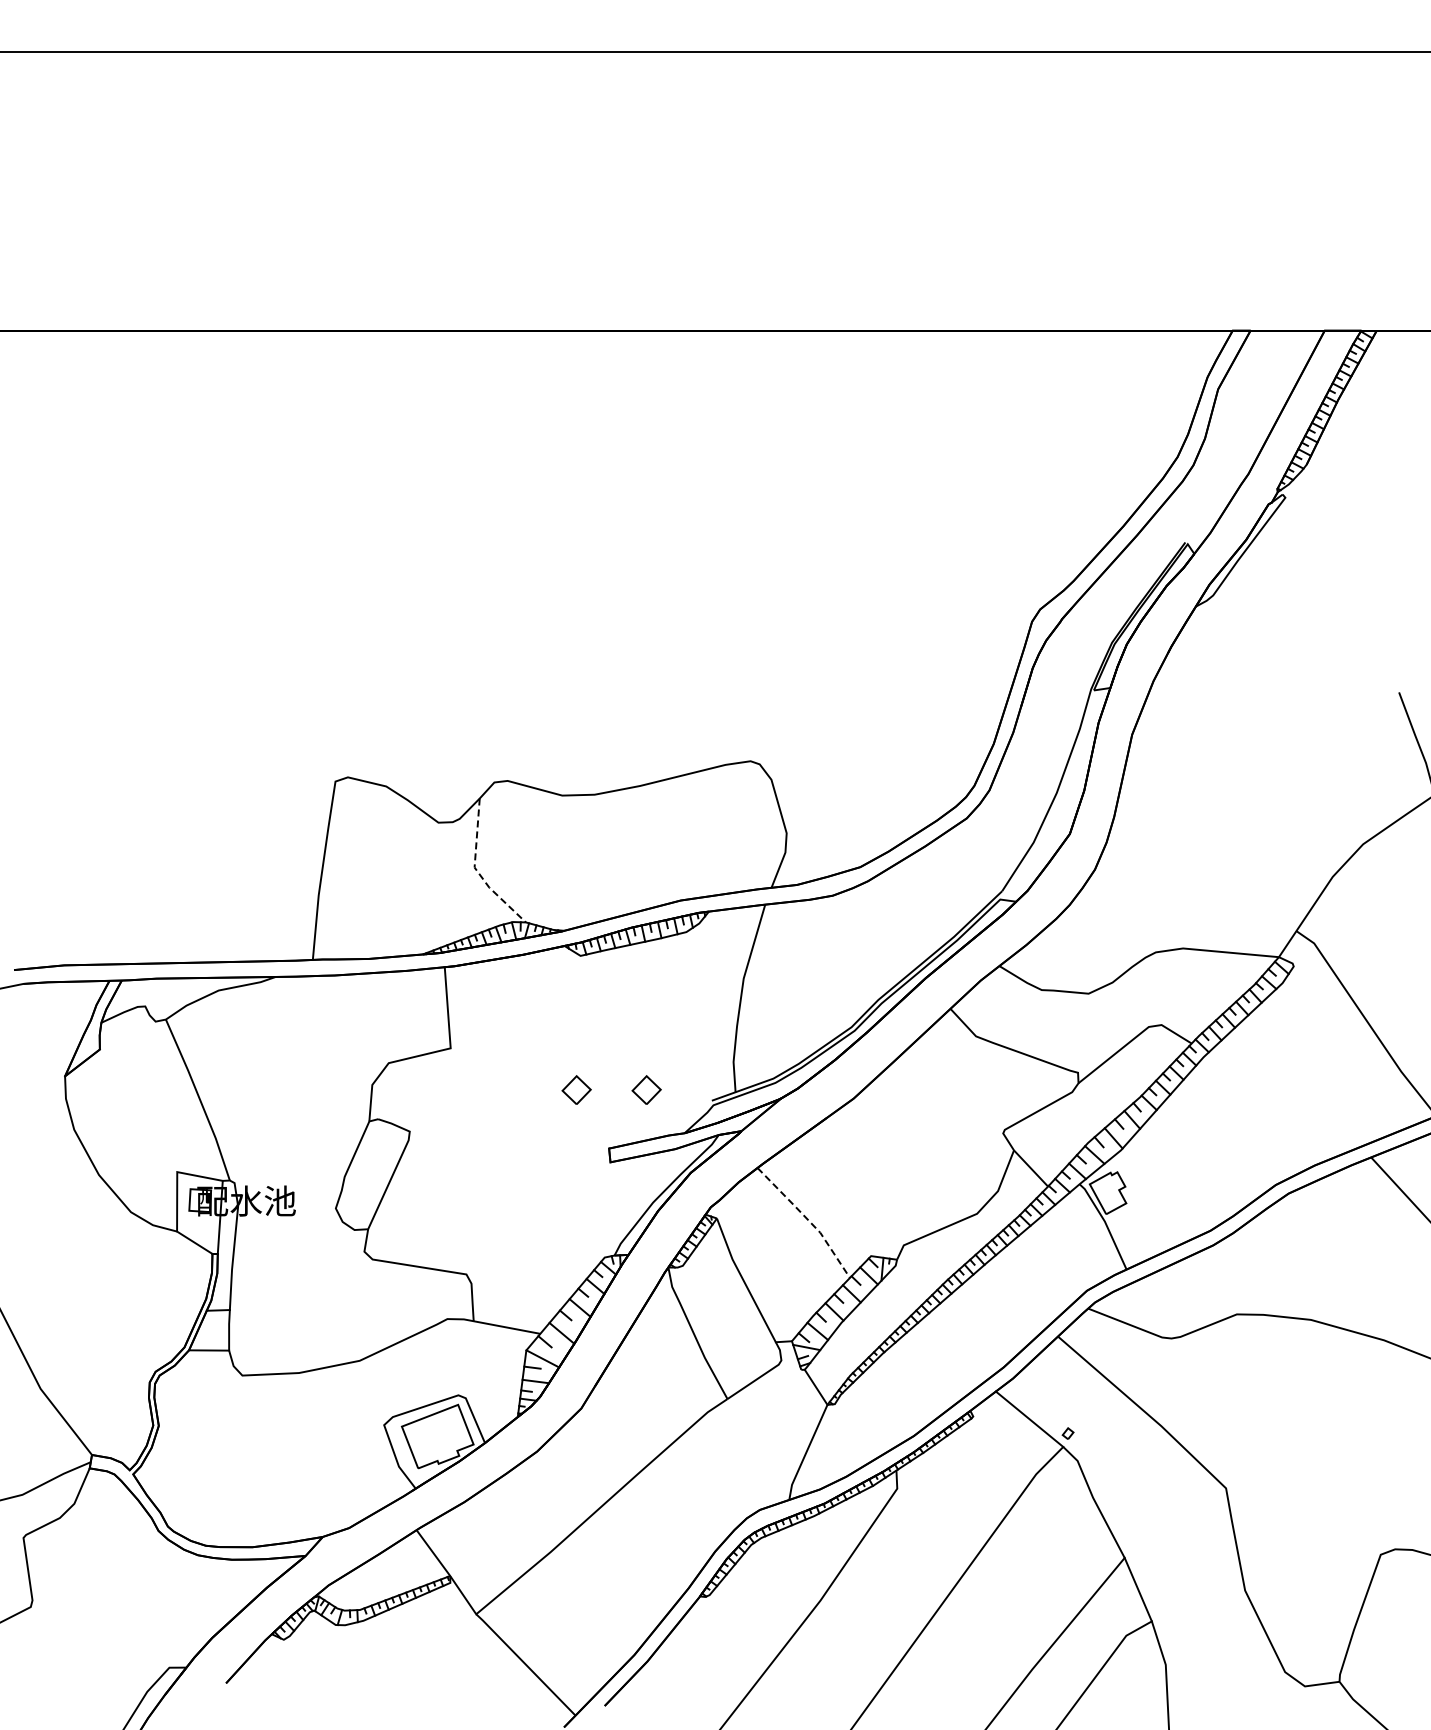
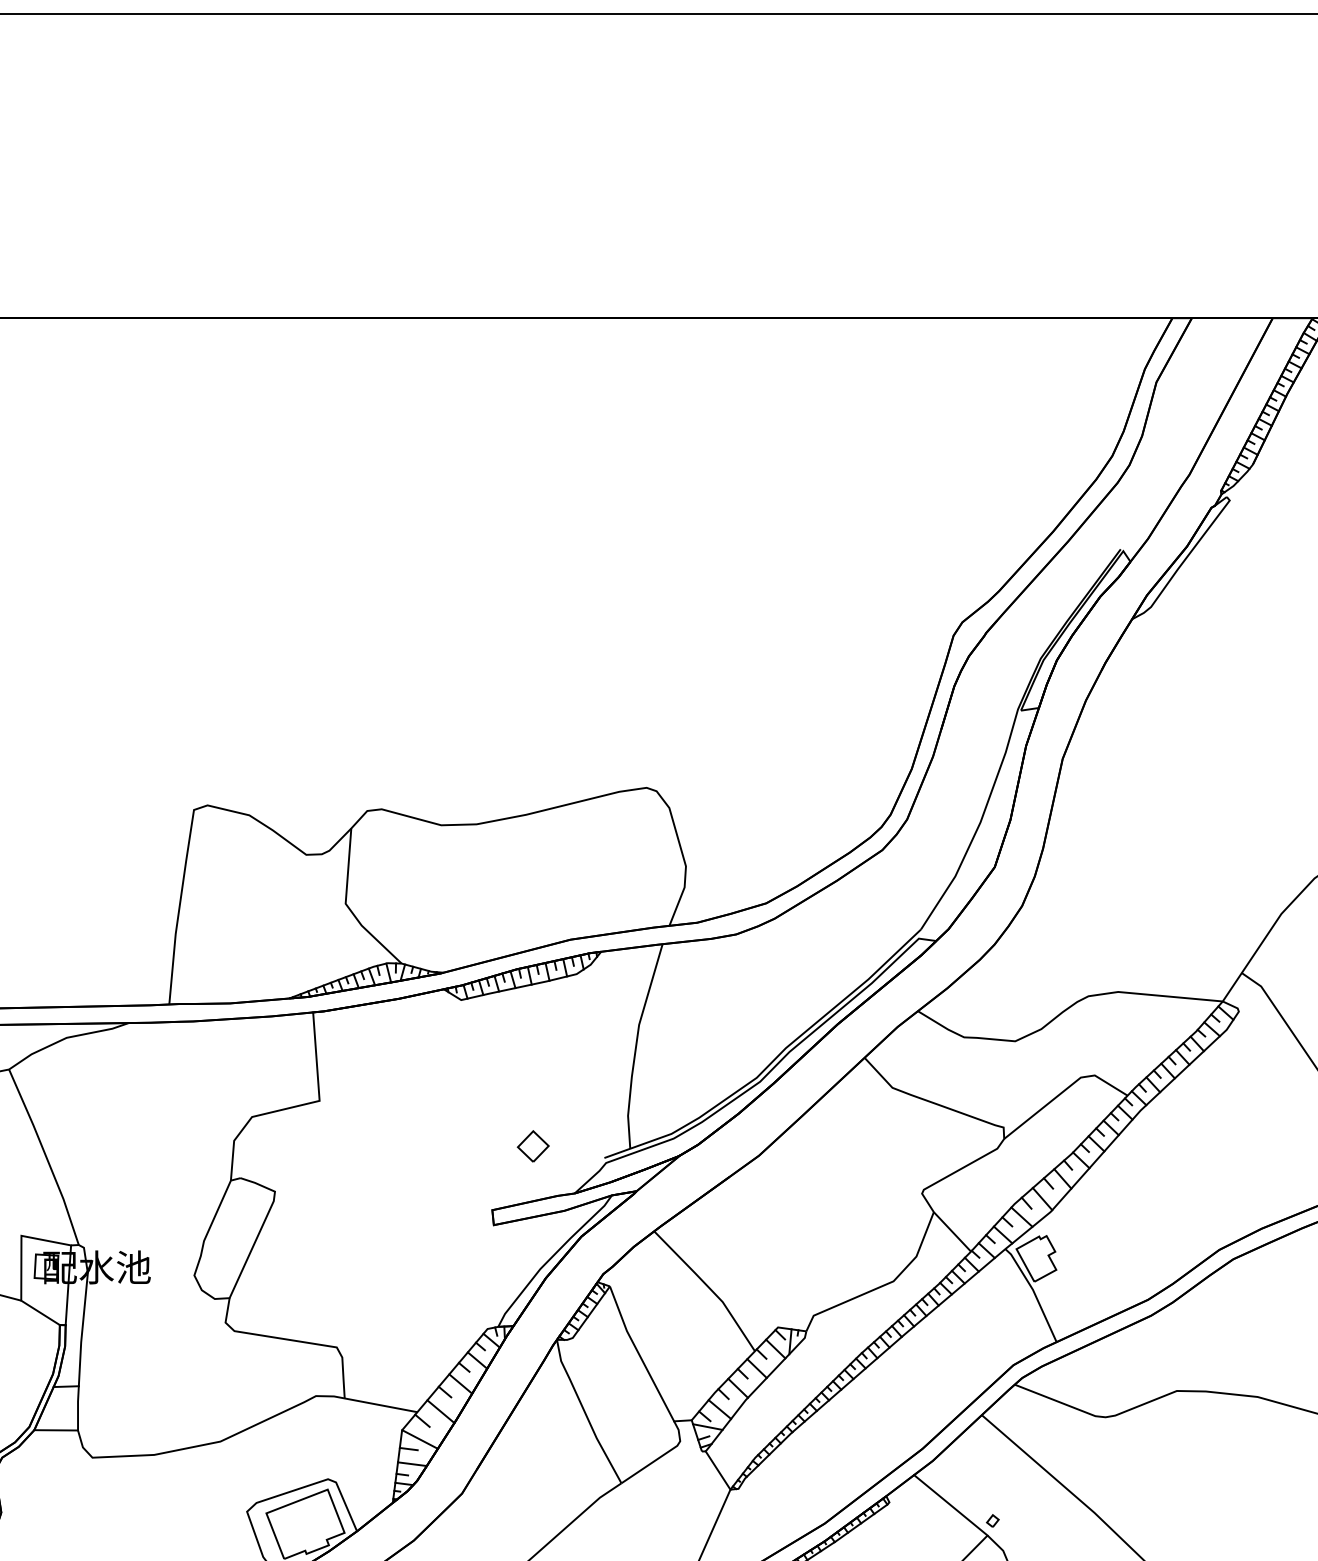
line: (476, 869) -> (347, 905), dashed -> solid
part: (576, 1089) -> (456, 1145), removed
line: (808, 1220) -> (709, 1288), dashed -> solid

